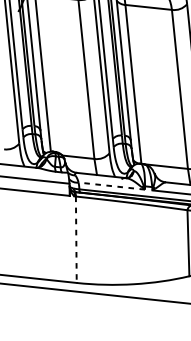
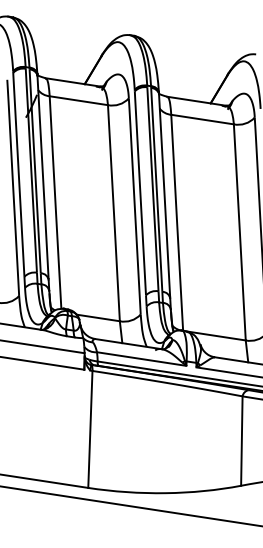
line: (111, 185) -> (141, 358), dashed -> solid
line: (76, 239) -> (90, 429), dashed -> solid

